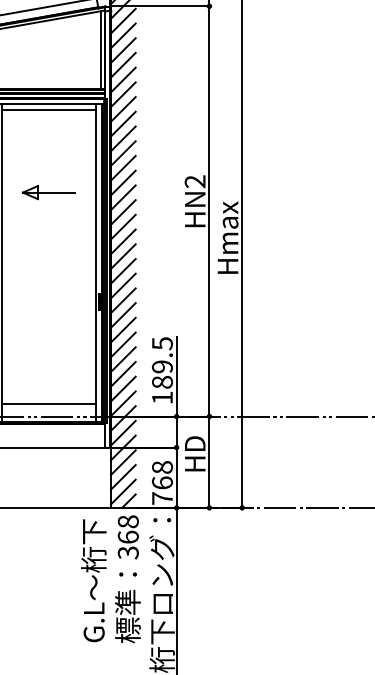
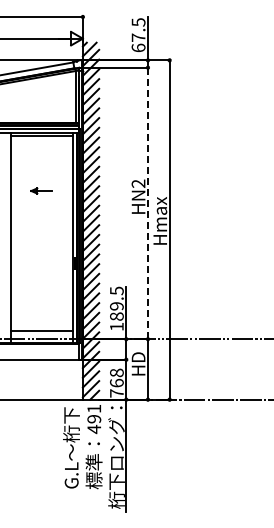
part: (48, 191) -> (41, 190), size x0.6
line: (208, 211) -> (147, 203), solid -> dashed
text: (128, 537) -> (94, 419), 368 -> 491

